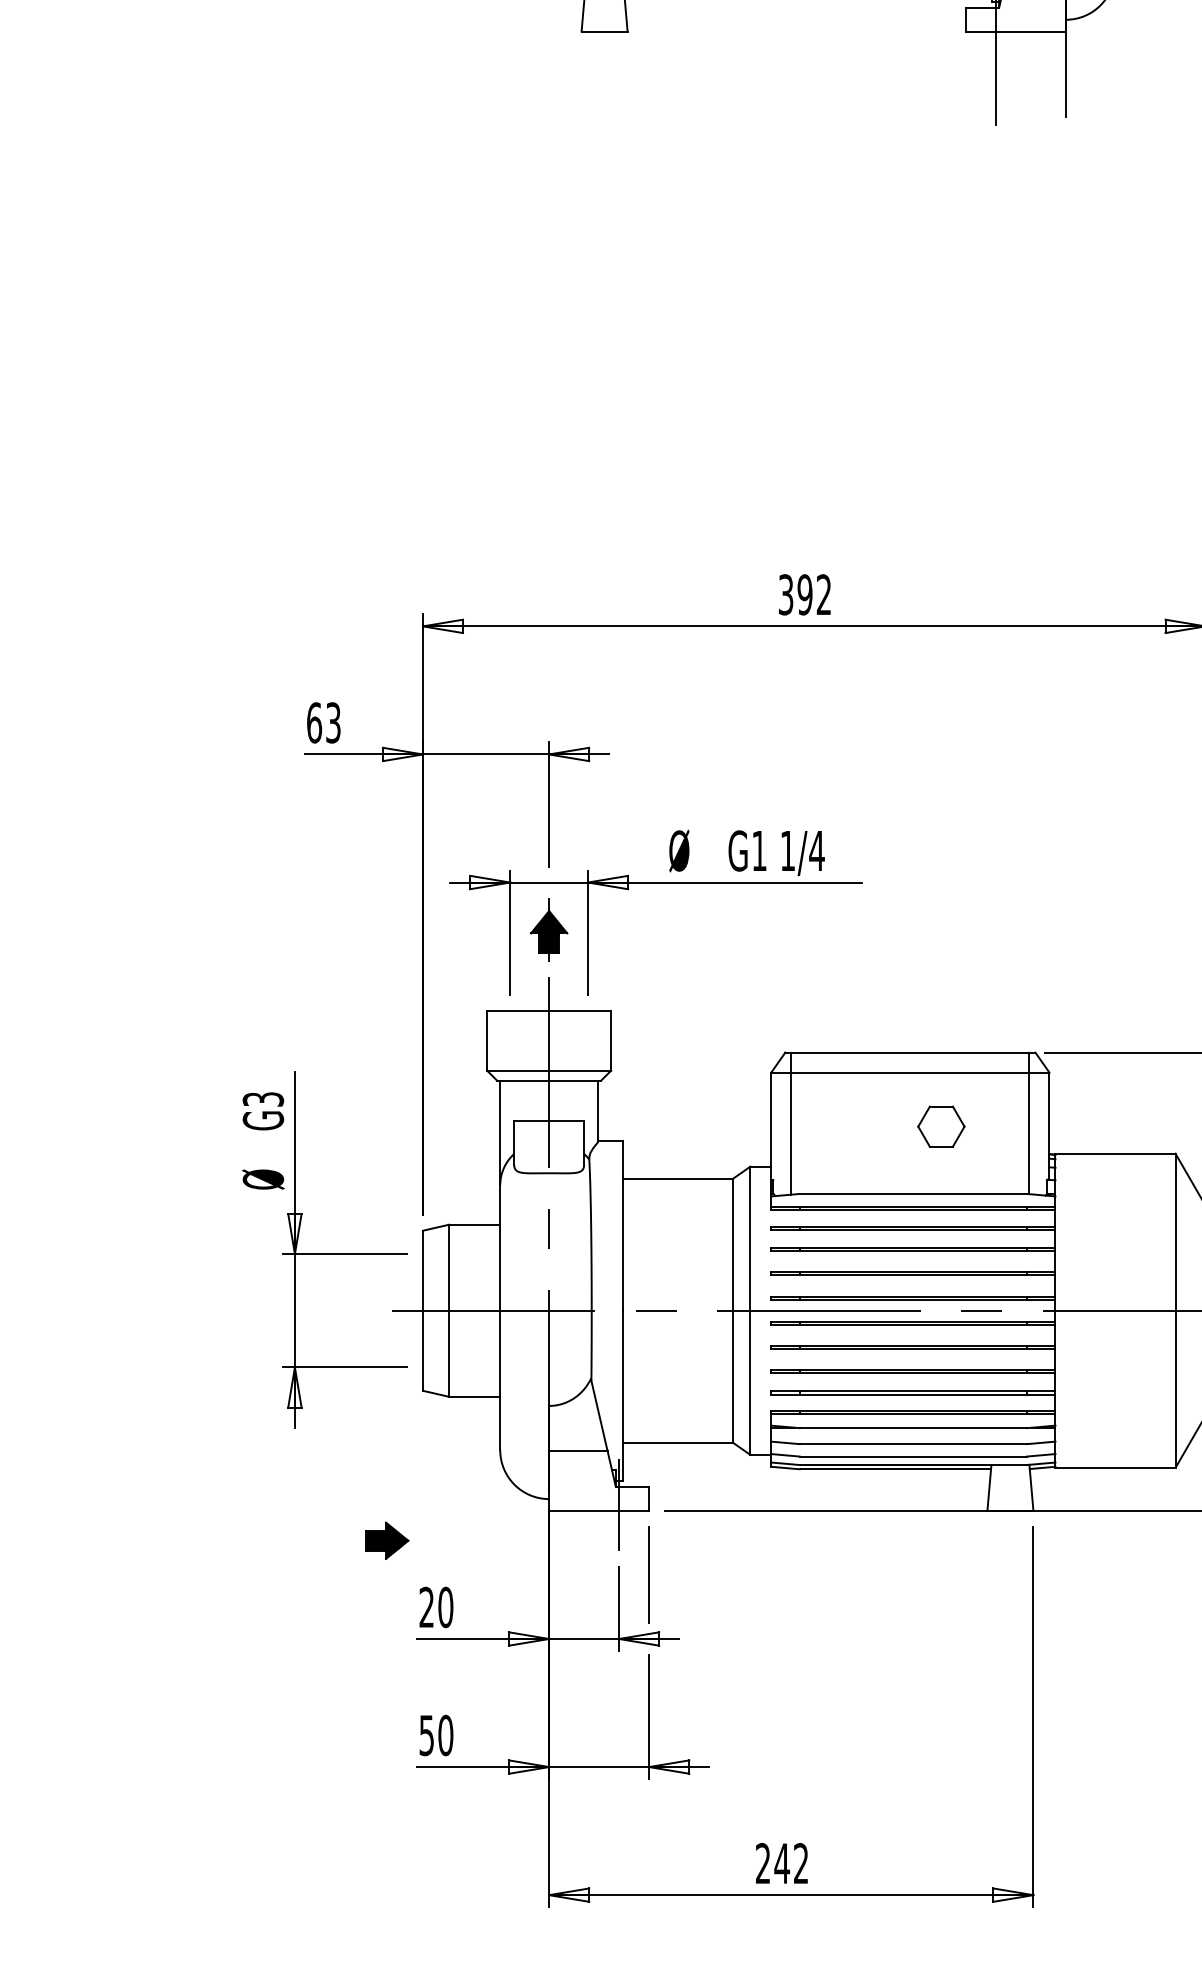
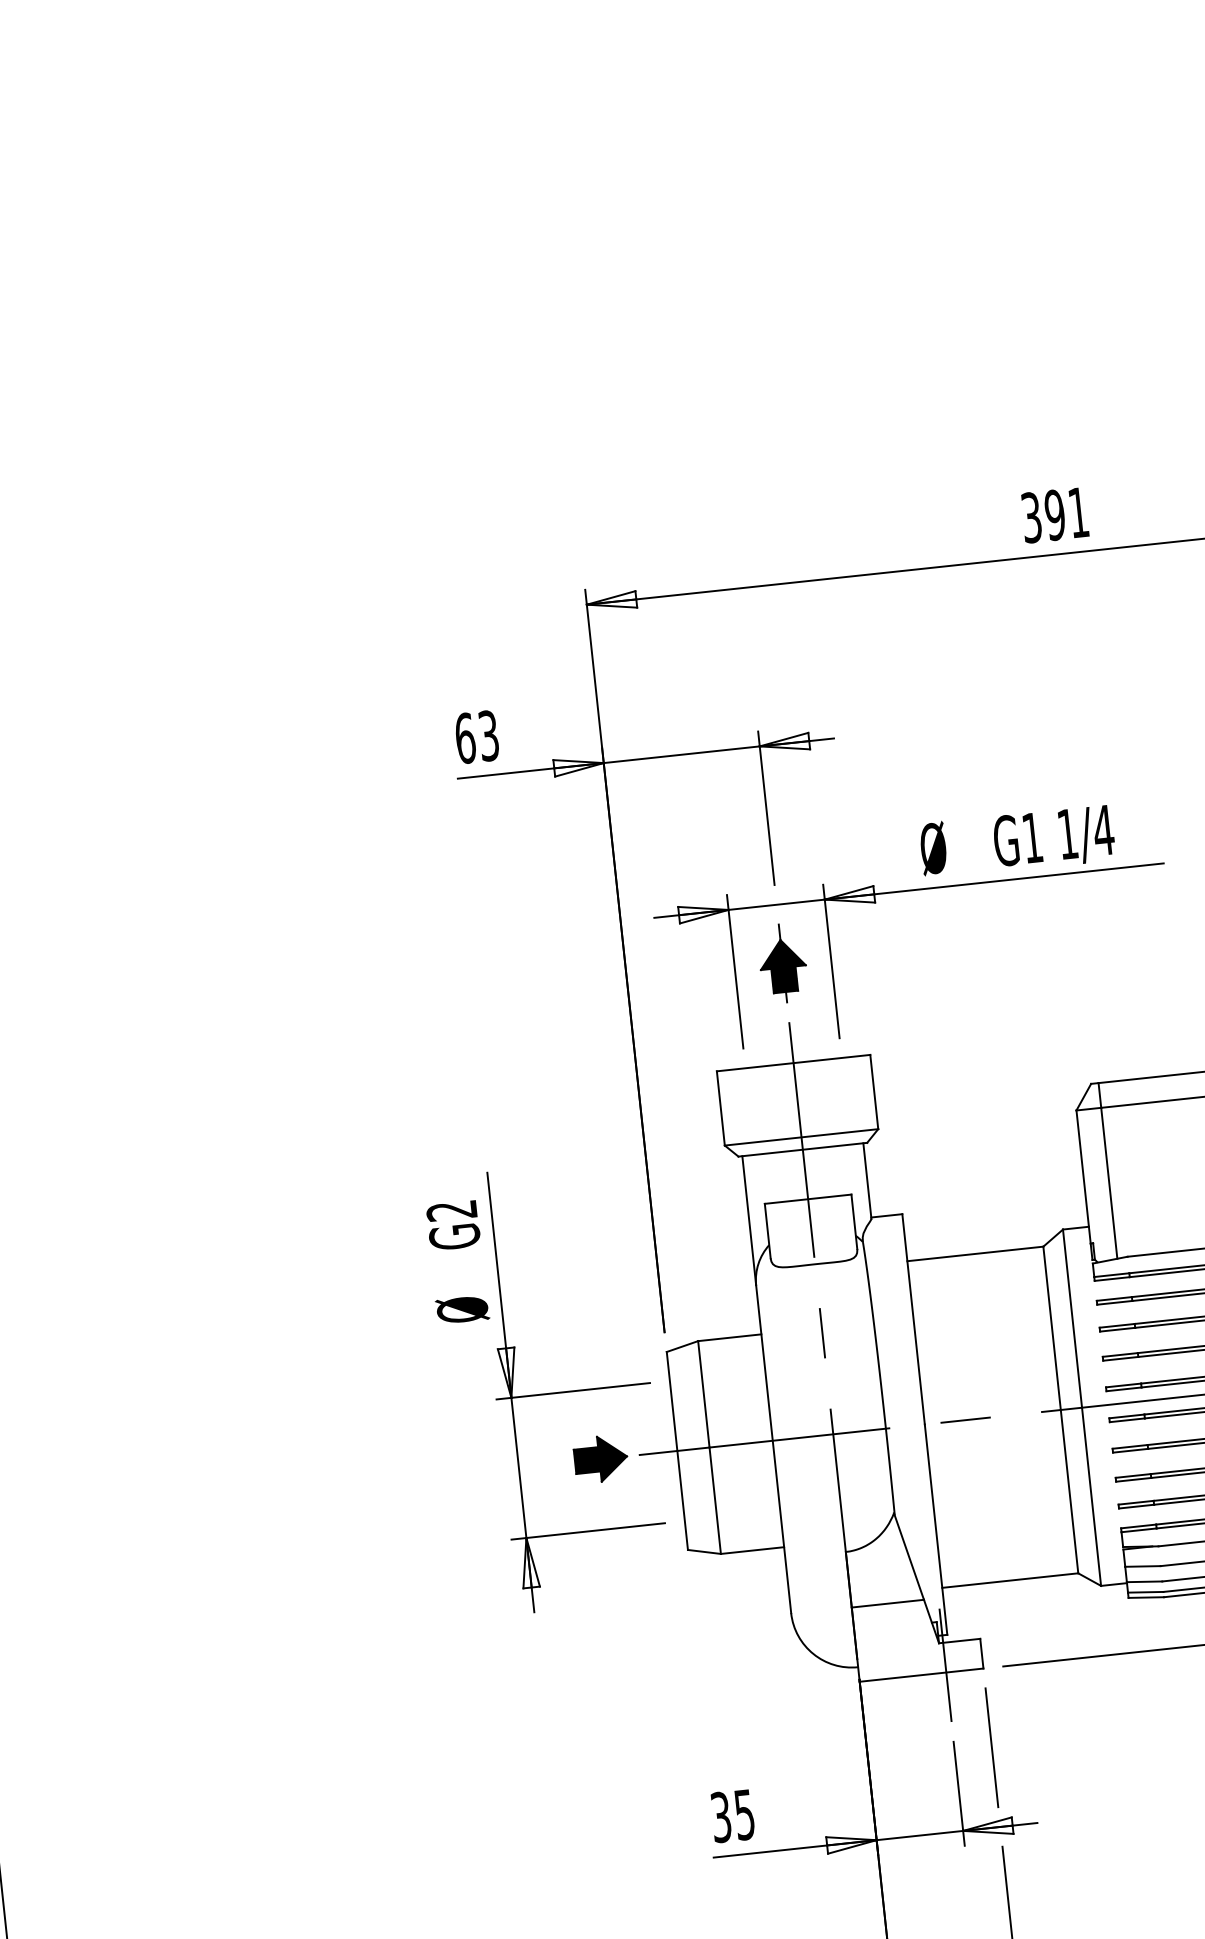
text: (823, 594) -> (1077, 512), 392 -> 391
text: (263, 1099) -> (452, 1210), G3 -> G2
part: (387, 1540) -> (601, 1458), moved
text: (436, 1607) -> (733, 1816), 20 -> 35

